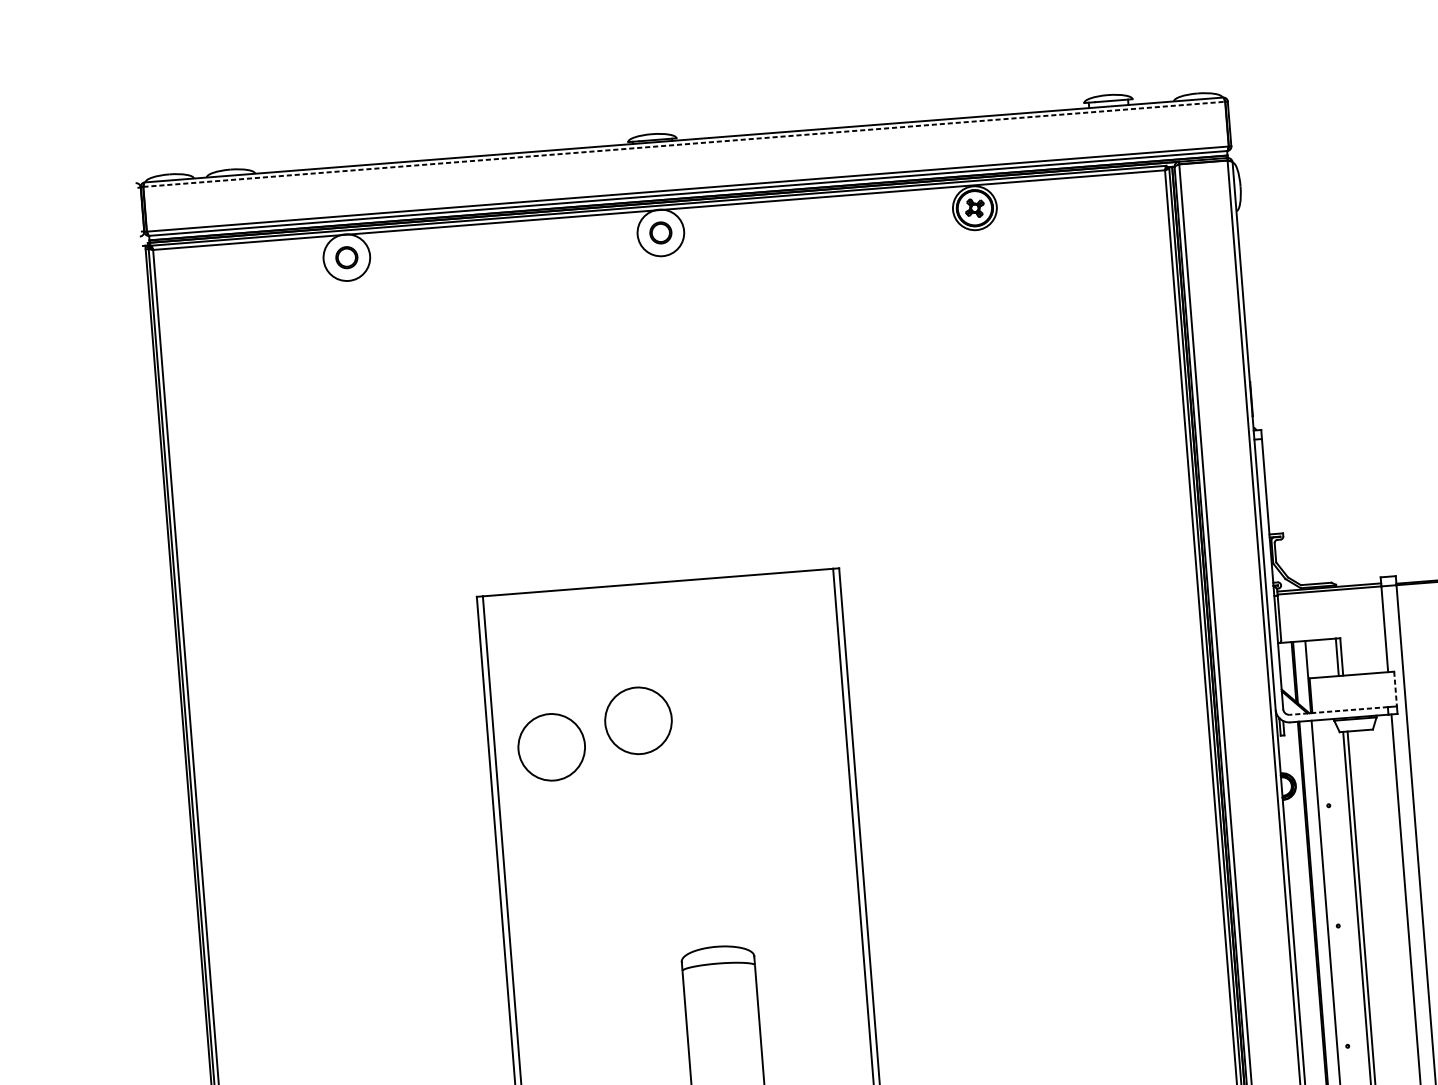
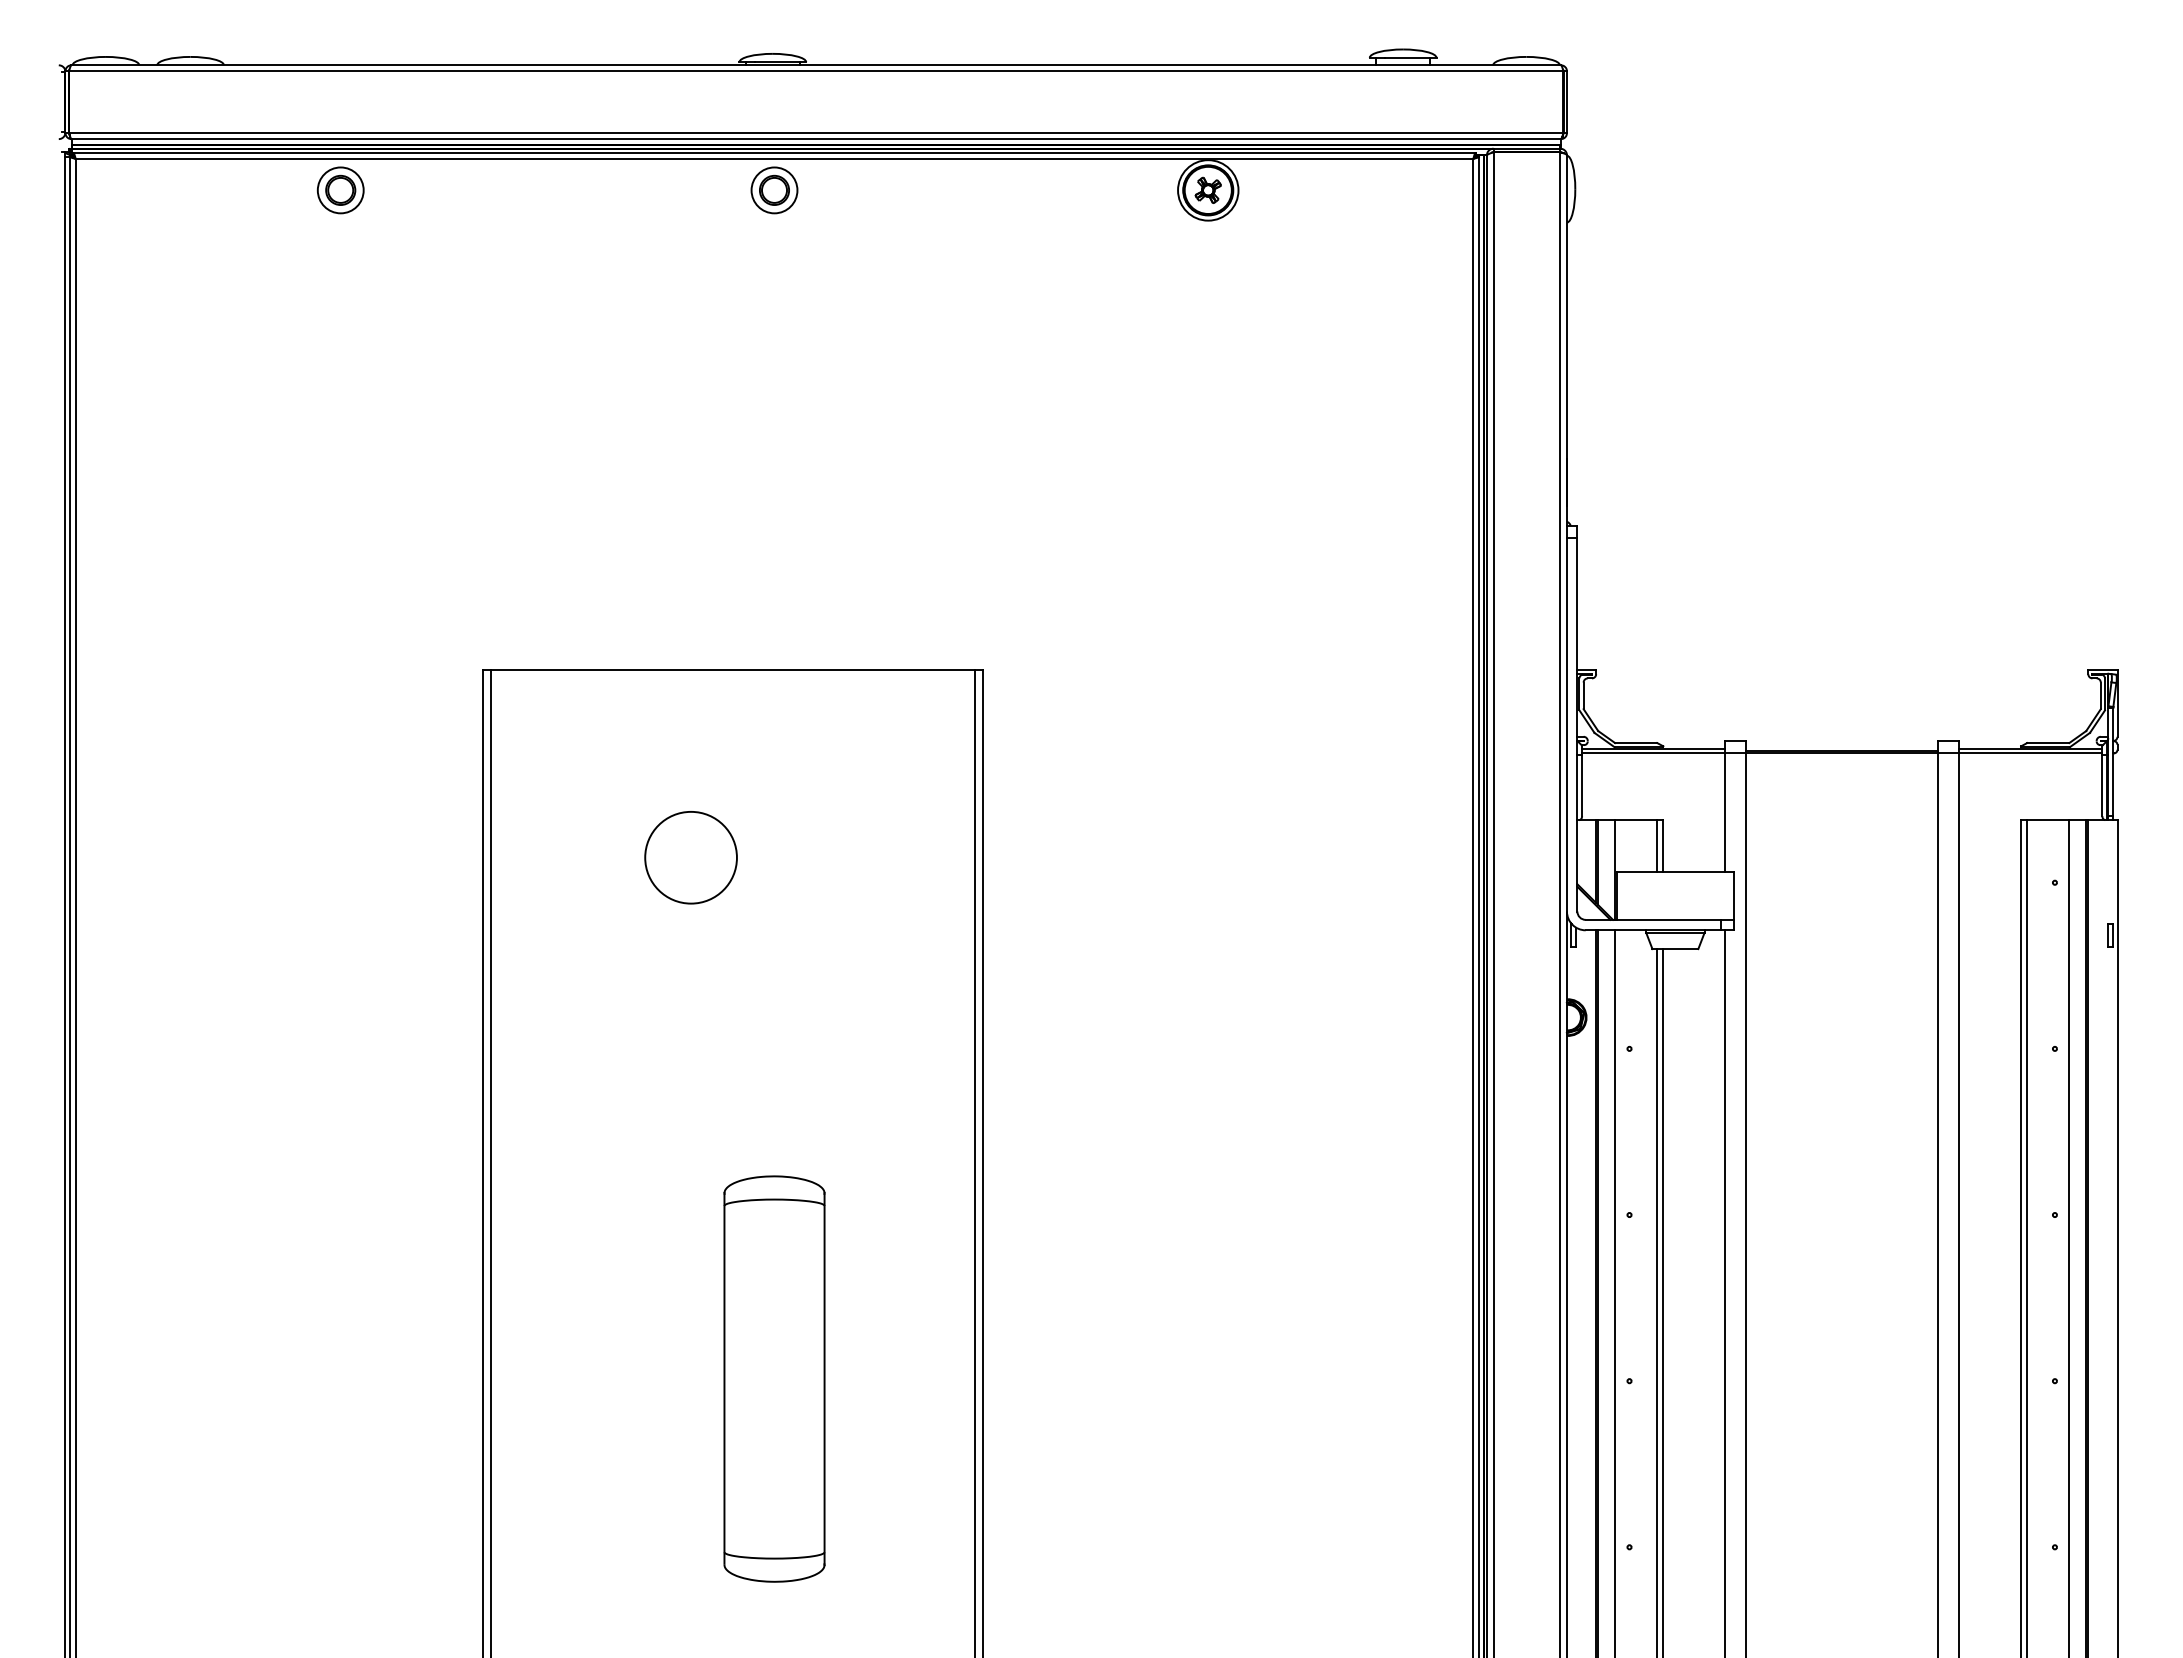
line: (684, 144) -> (816, 71), dashed -> solid
circle: (660, 233) -> (774, 190), size x0.71
circle: (346, 257) -> (340, 190), size x0.71
line: (1395, 688) -> (1733, 895), dashed -> solid
line: (1338, 710) -> (1653, 919), dashed -> solid
circle: (551, 747) -> (568, 884), removed

